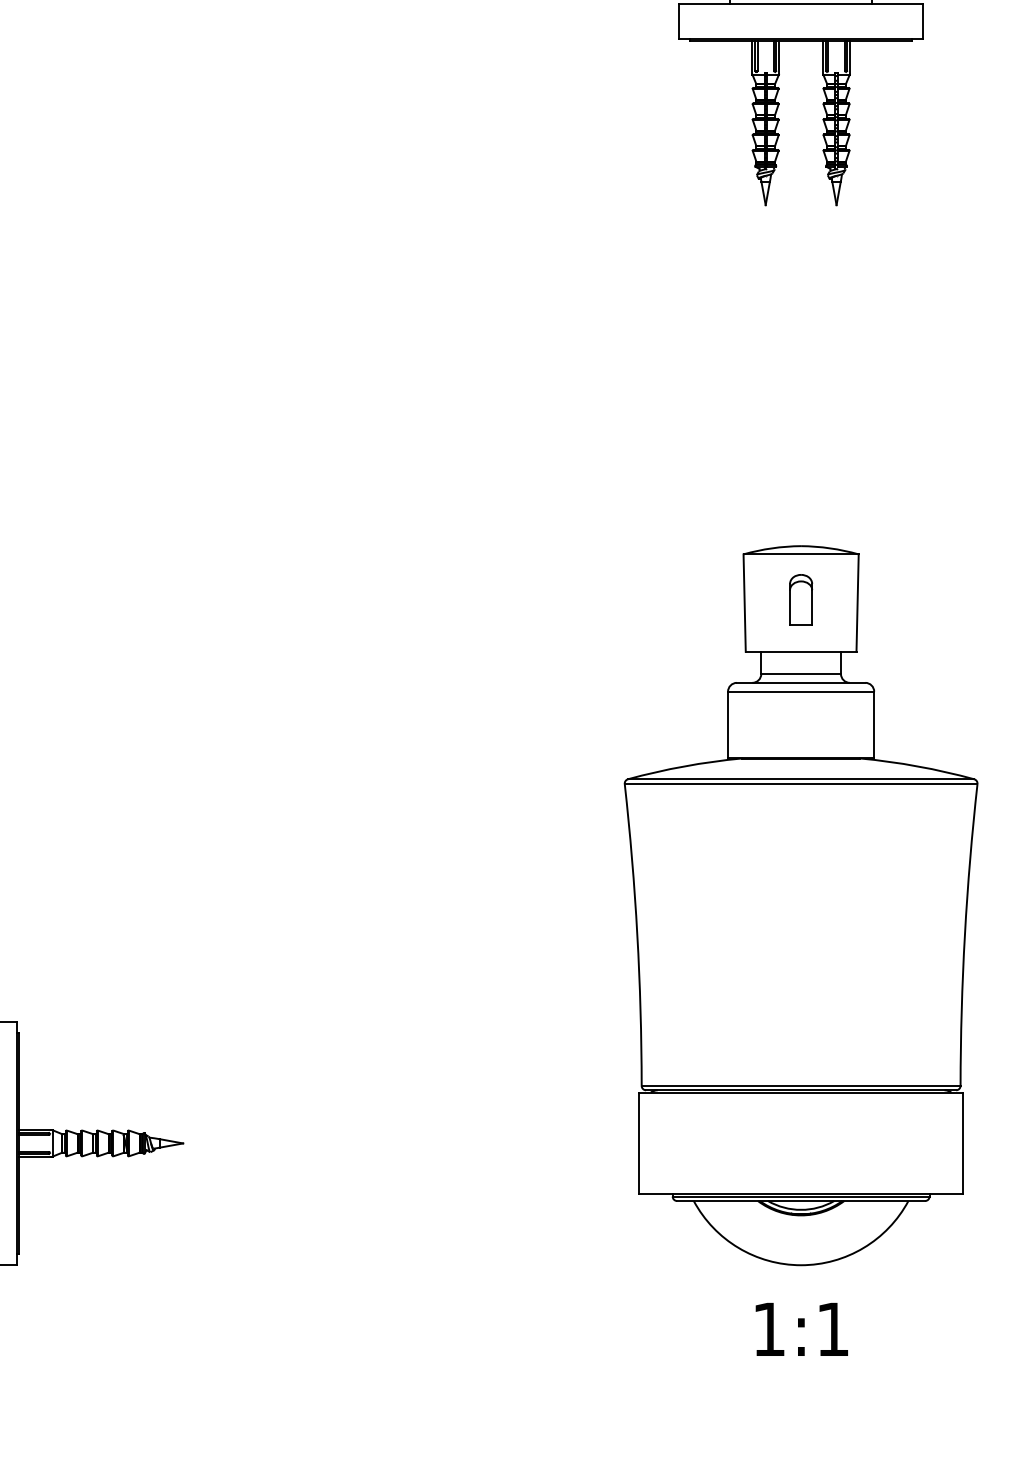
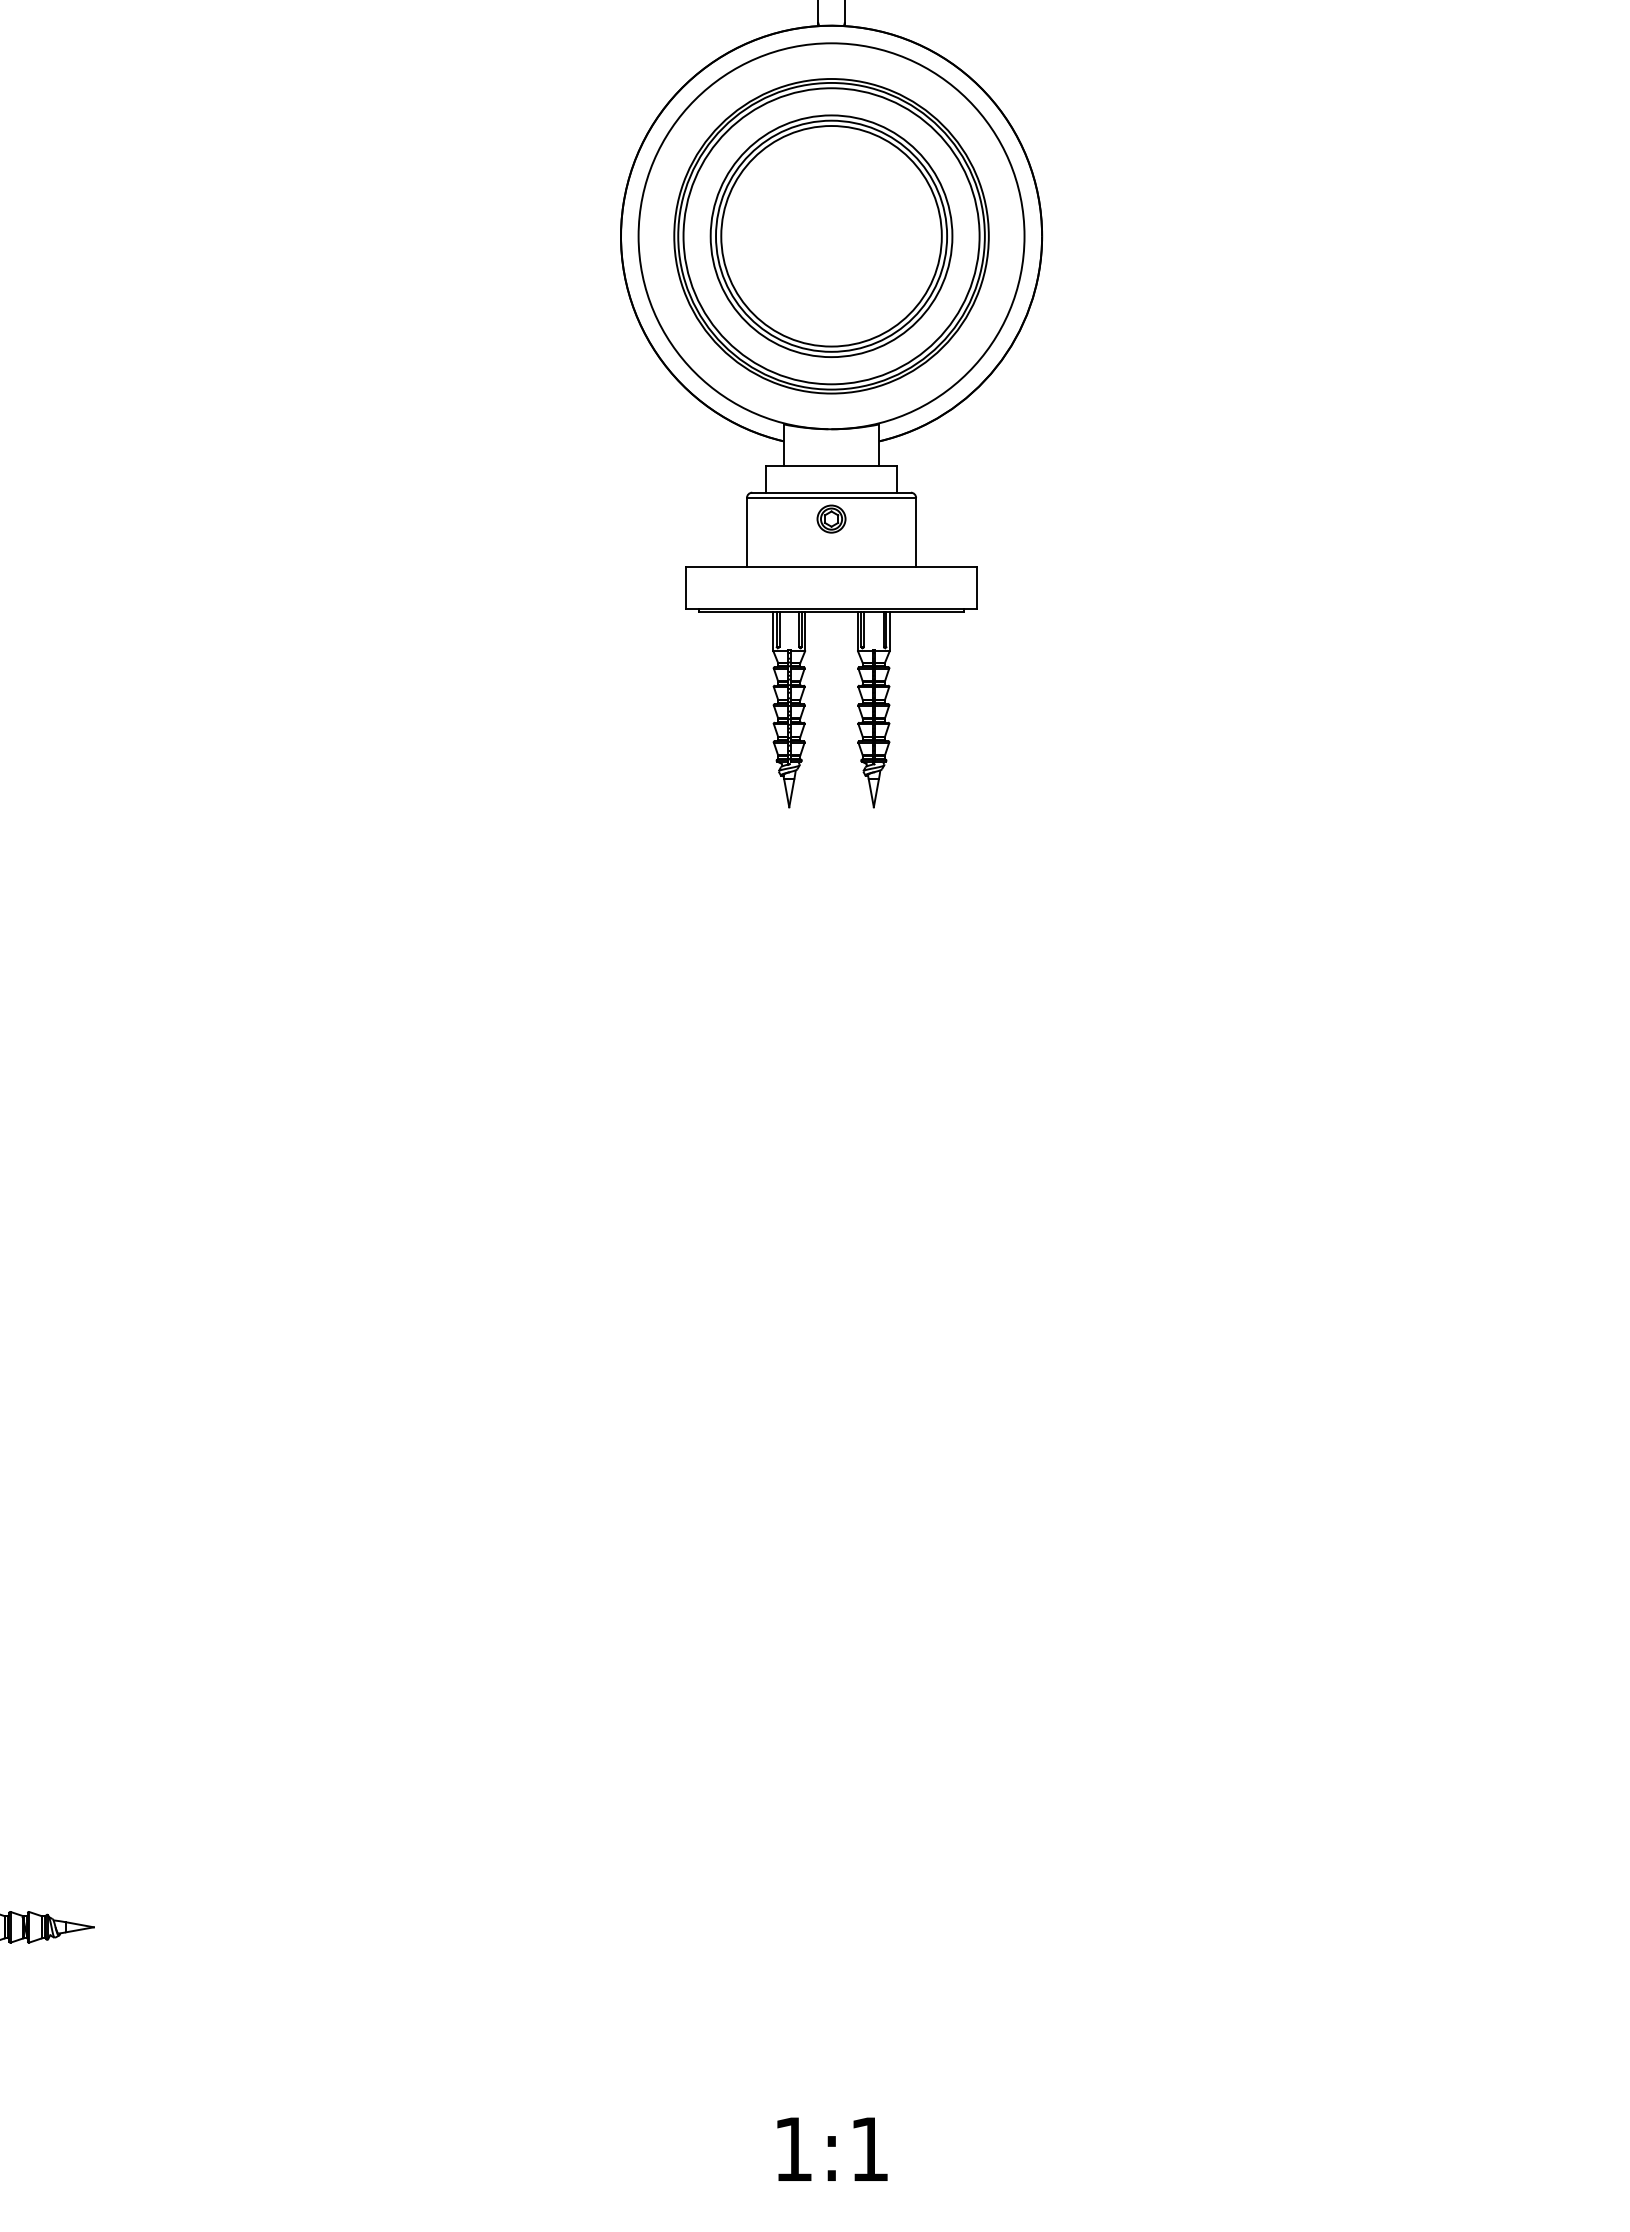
part: (801, 905) -> (831, 1643), removed

